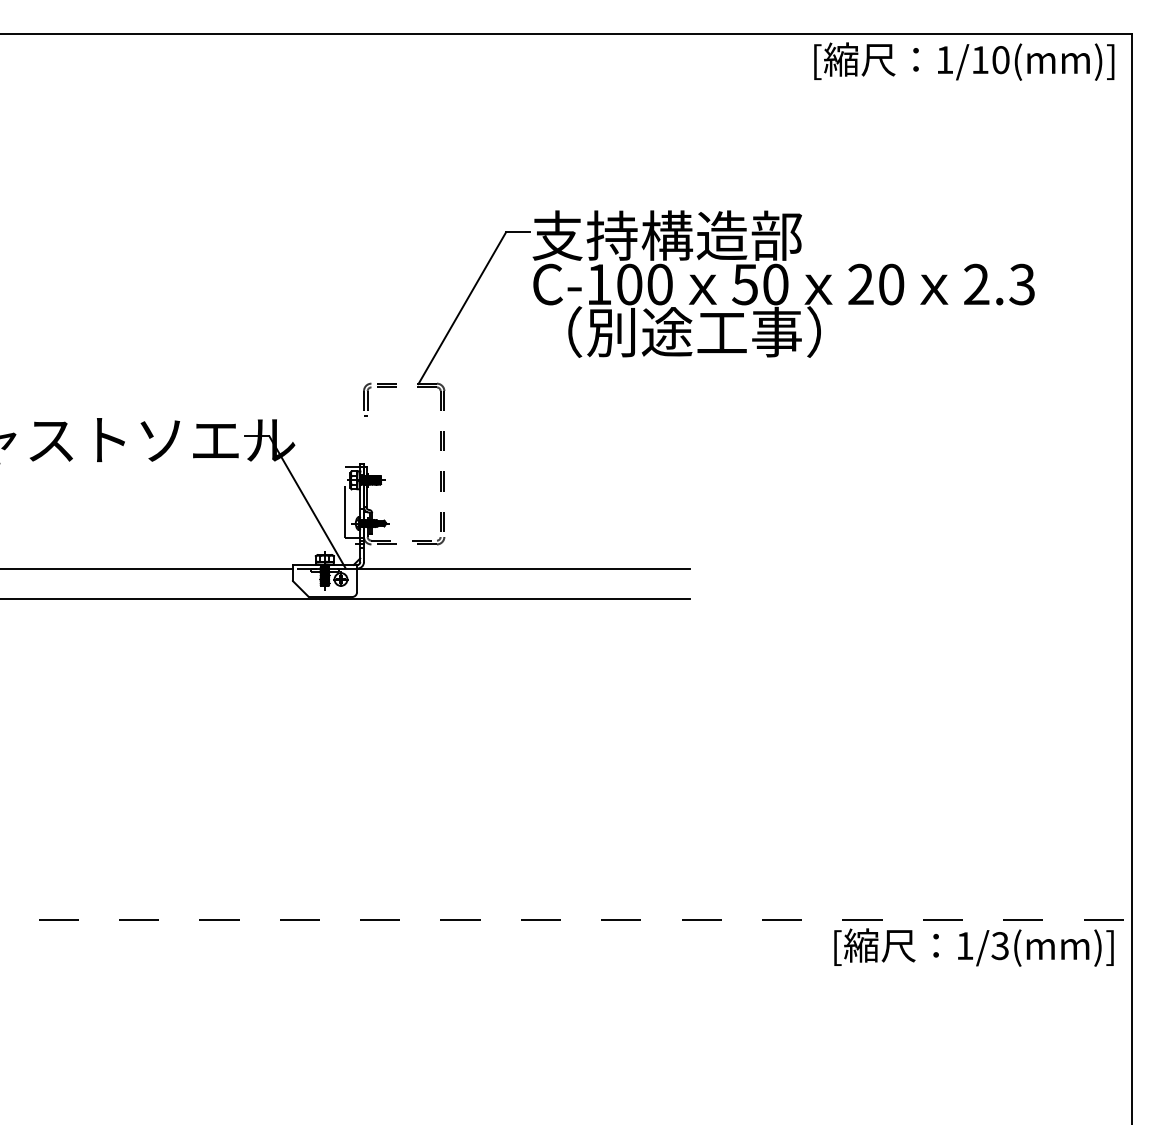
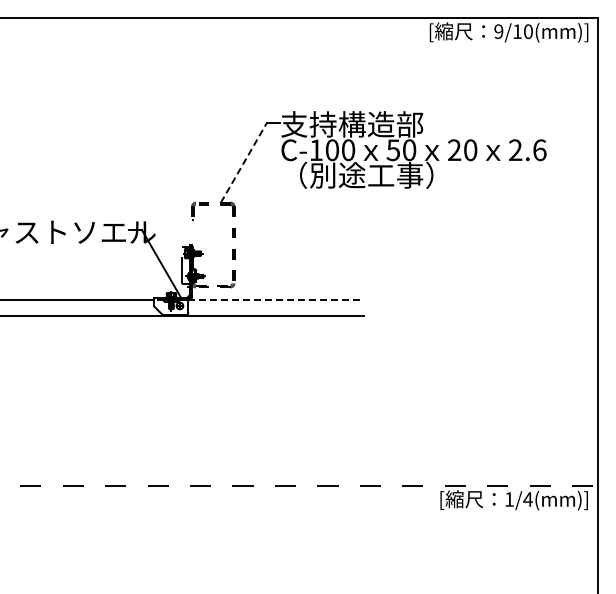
text: (944, 59) -> (498, 31), 1/10(mm)] -> 9/10(mm)]
text: (1021, 285) -> (539, 150), 2.3 -> 2.6
line: (463, 307) -> (244, 162), solid -> dashed
line: (523, 569) -> (276, 300), solid -> dashed
text: (999, 945) -> (527, 499), 1/3(mm)] -> 1/4(mm)]

